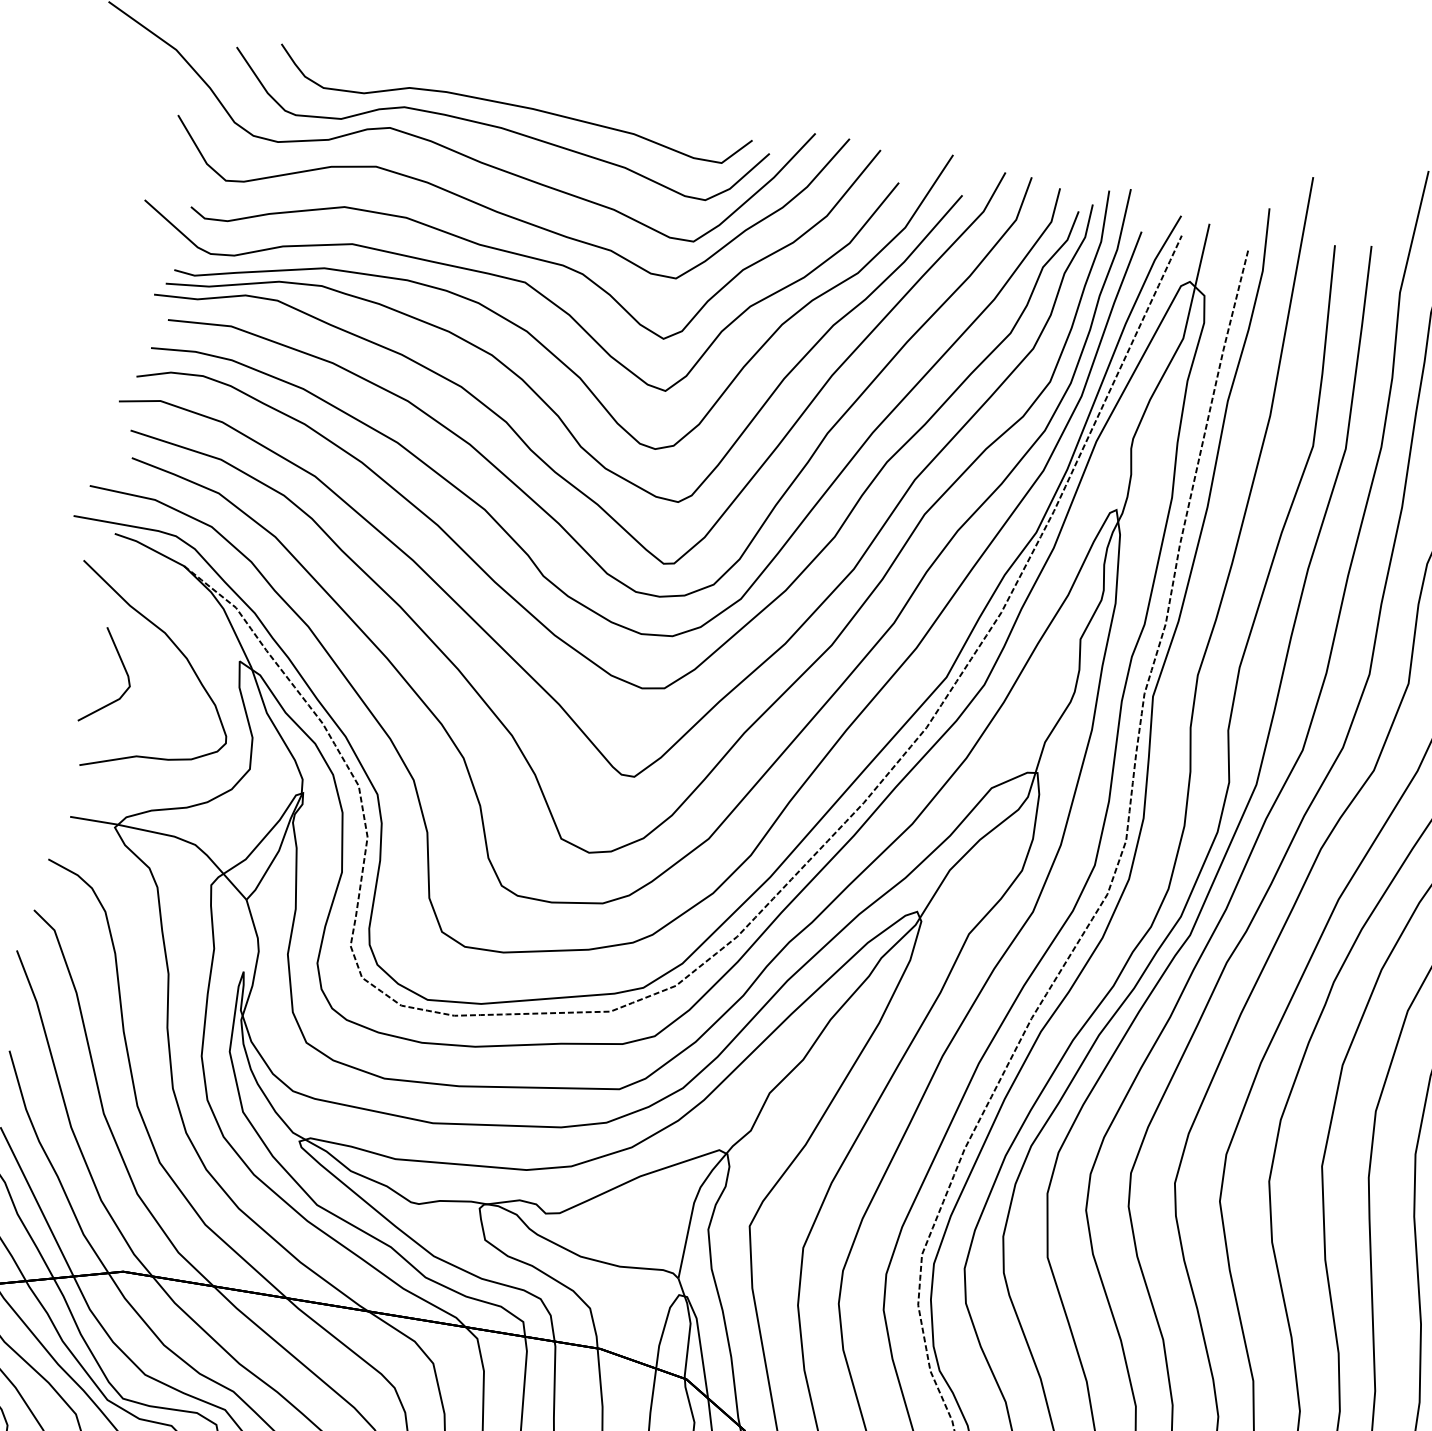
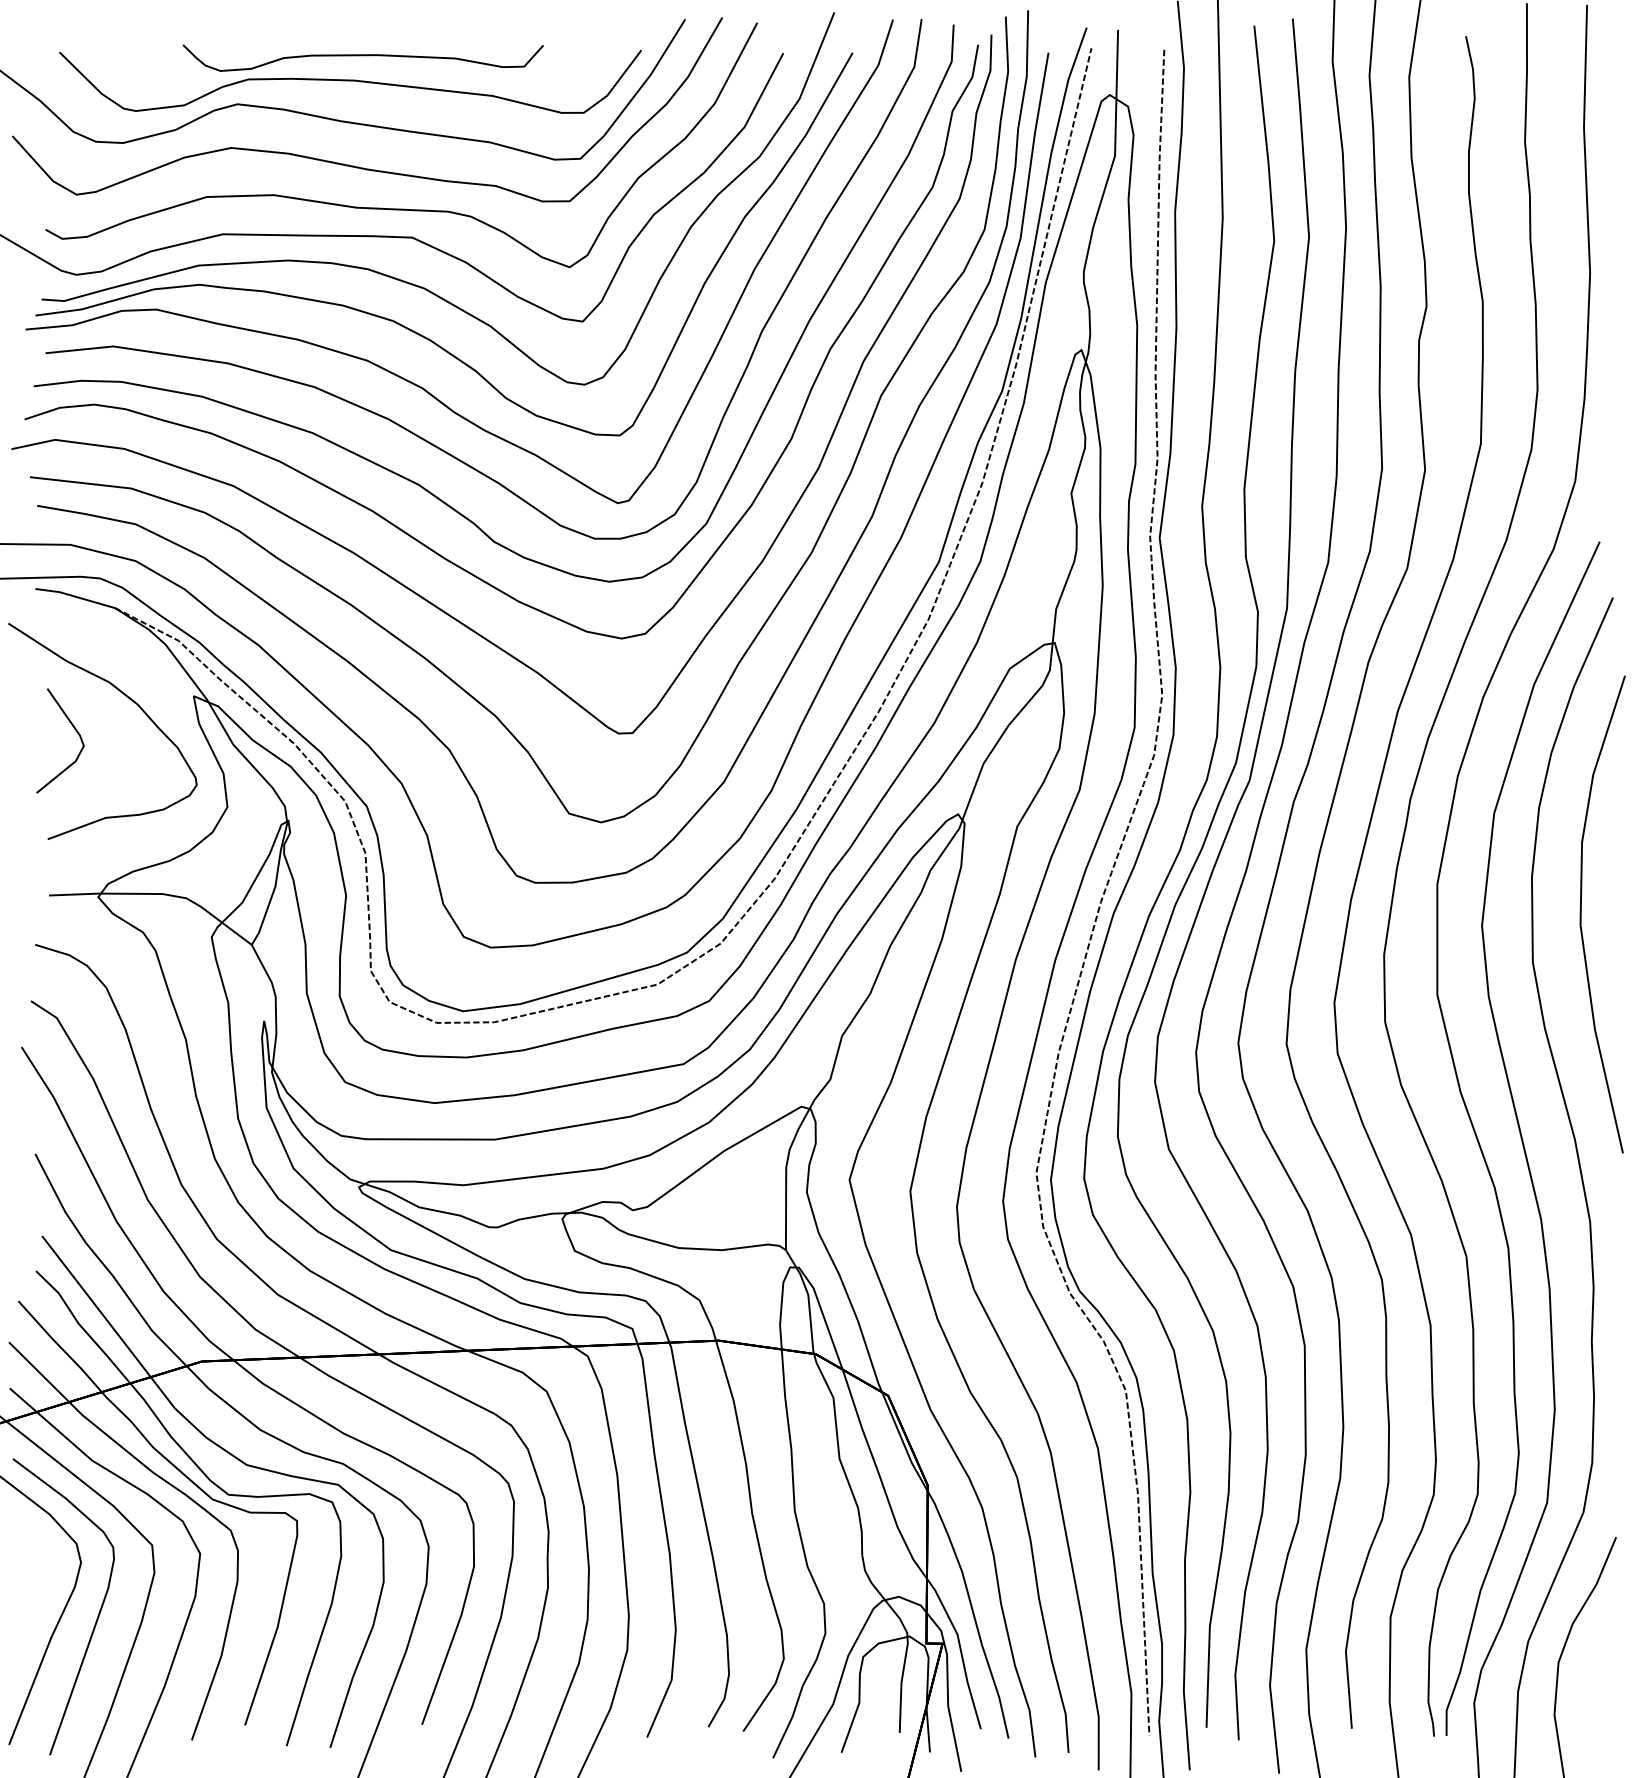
part: (513, 108) -> (363, 57), size x0.7

